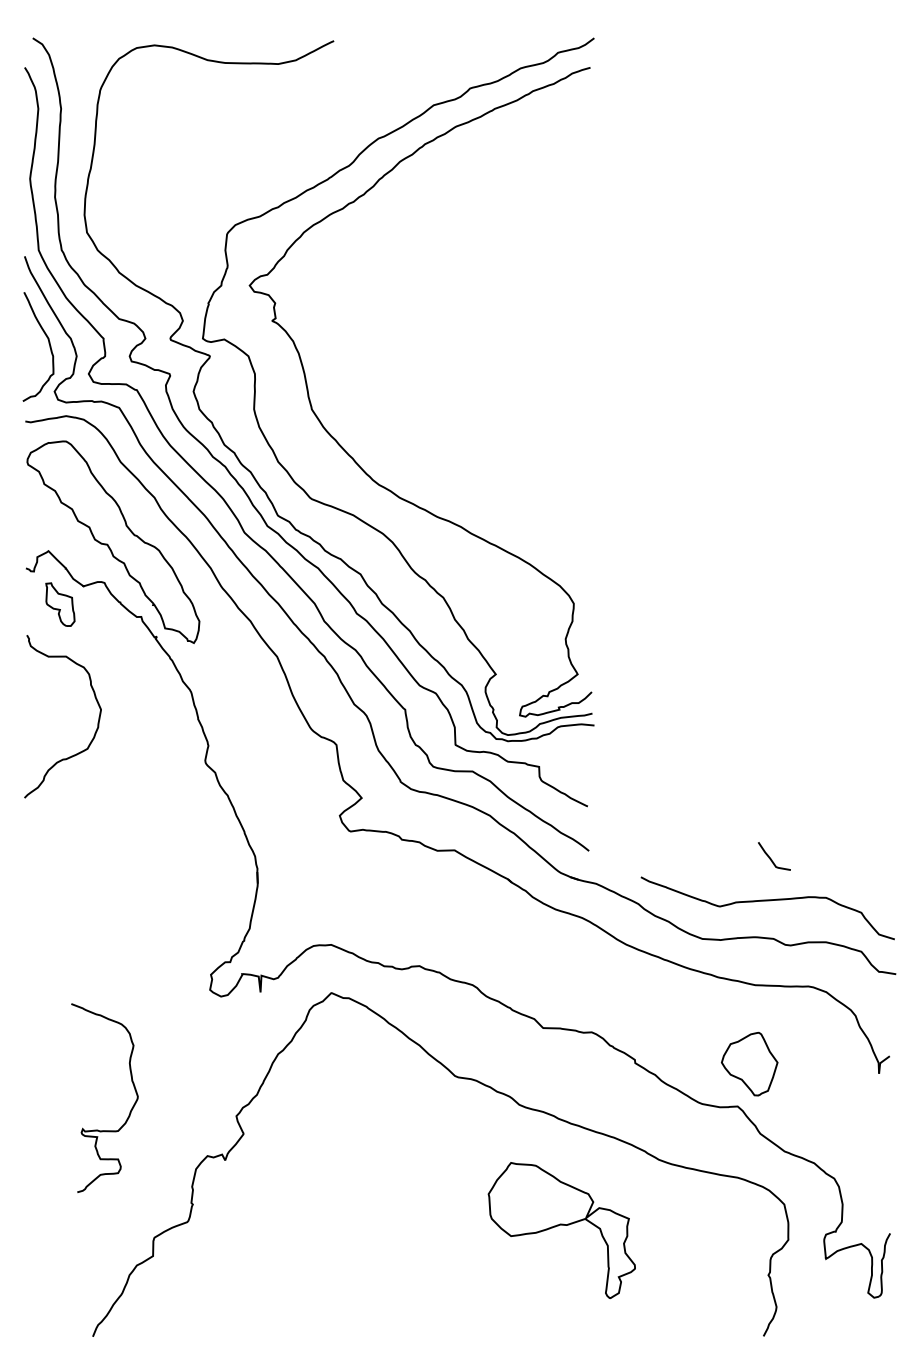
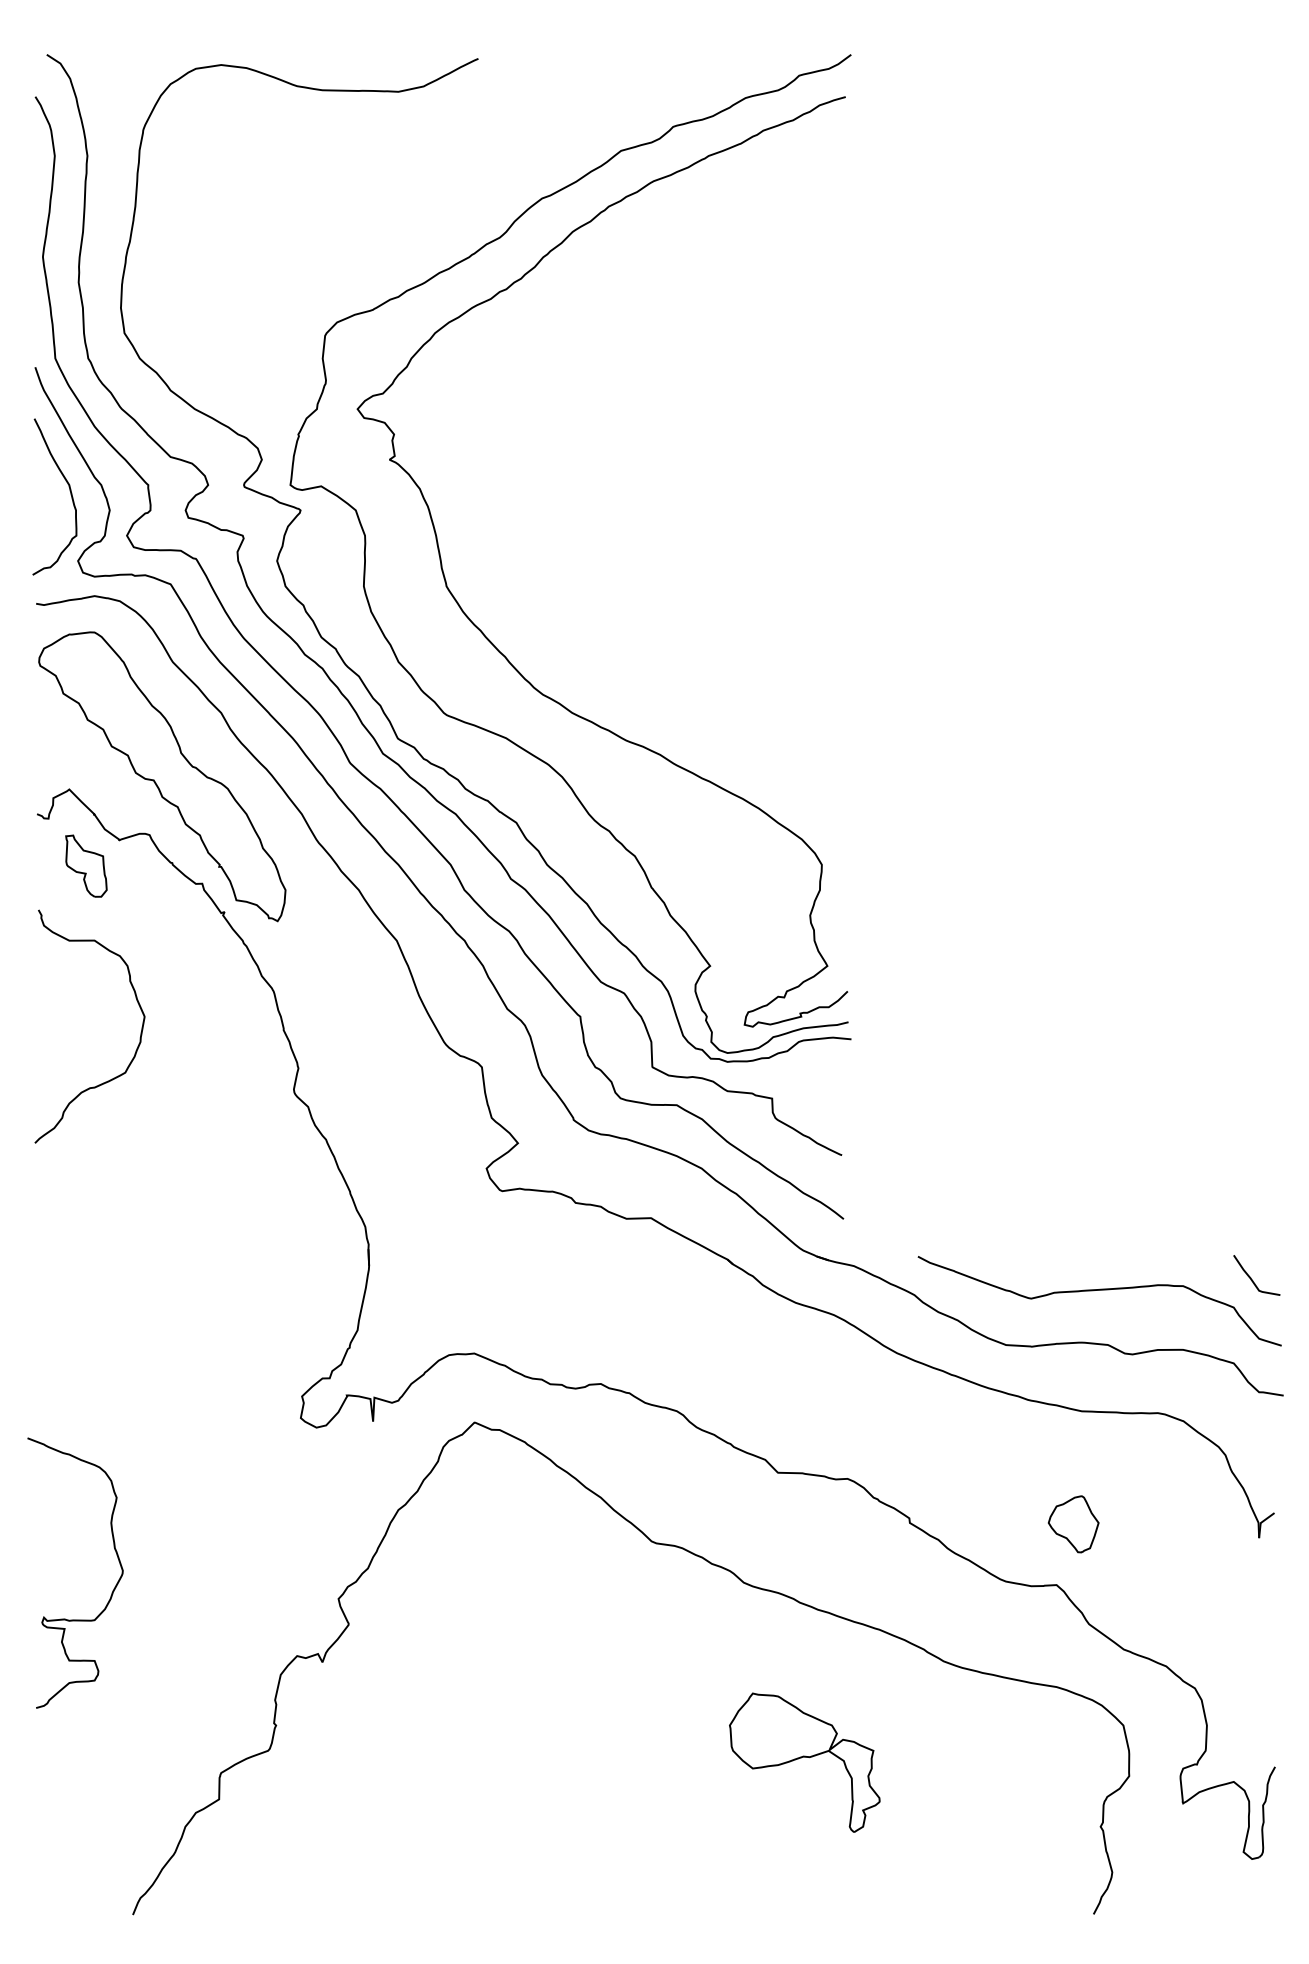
curve: (771, 858) -> (1252, 1278), moved
part: (749, 1063) -> (1073, 1523), size x0.62
curve: (130, 1109) -> (112, 1589), moved
part: (561, 1230) -> (804, 1762), size x0.71

